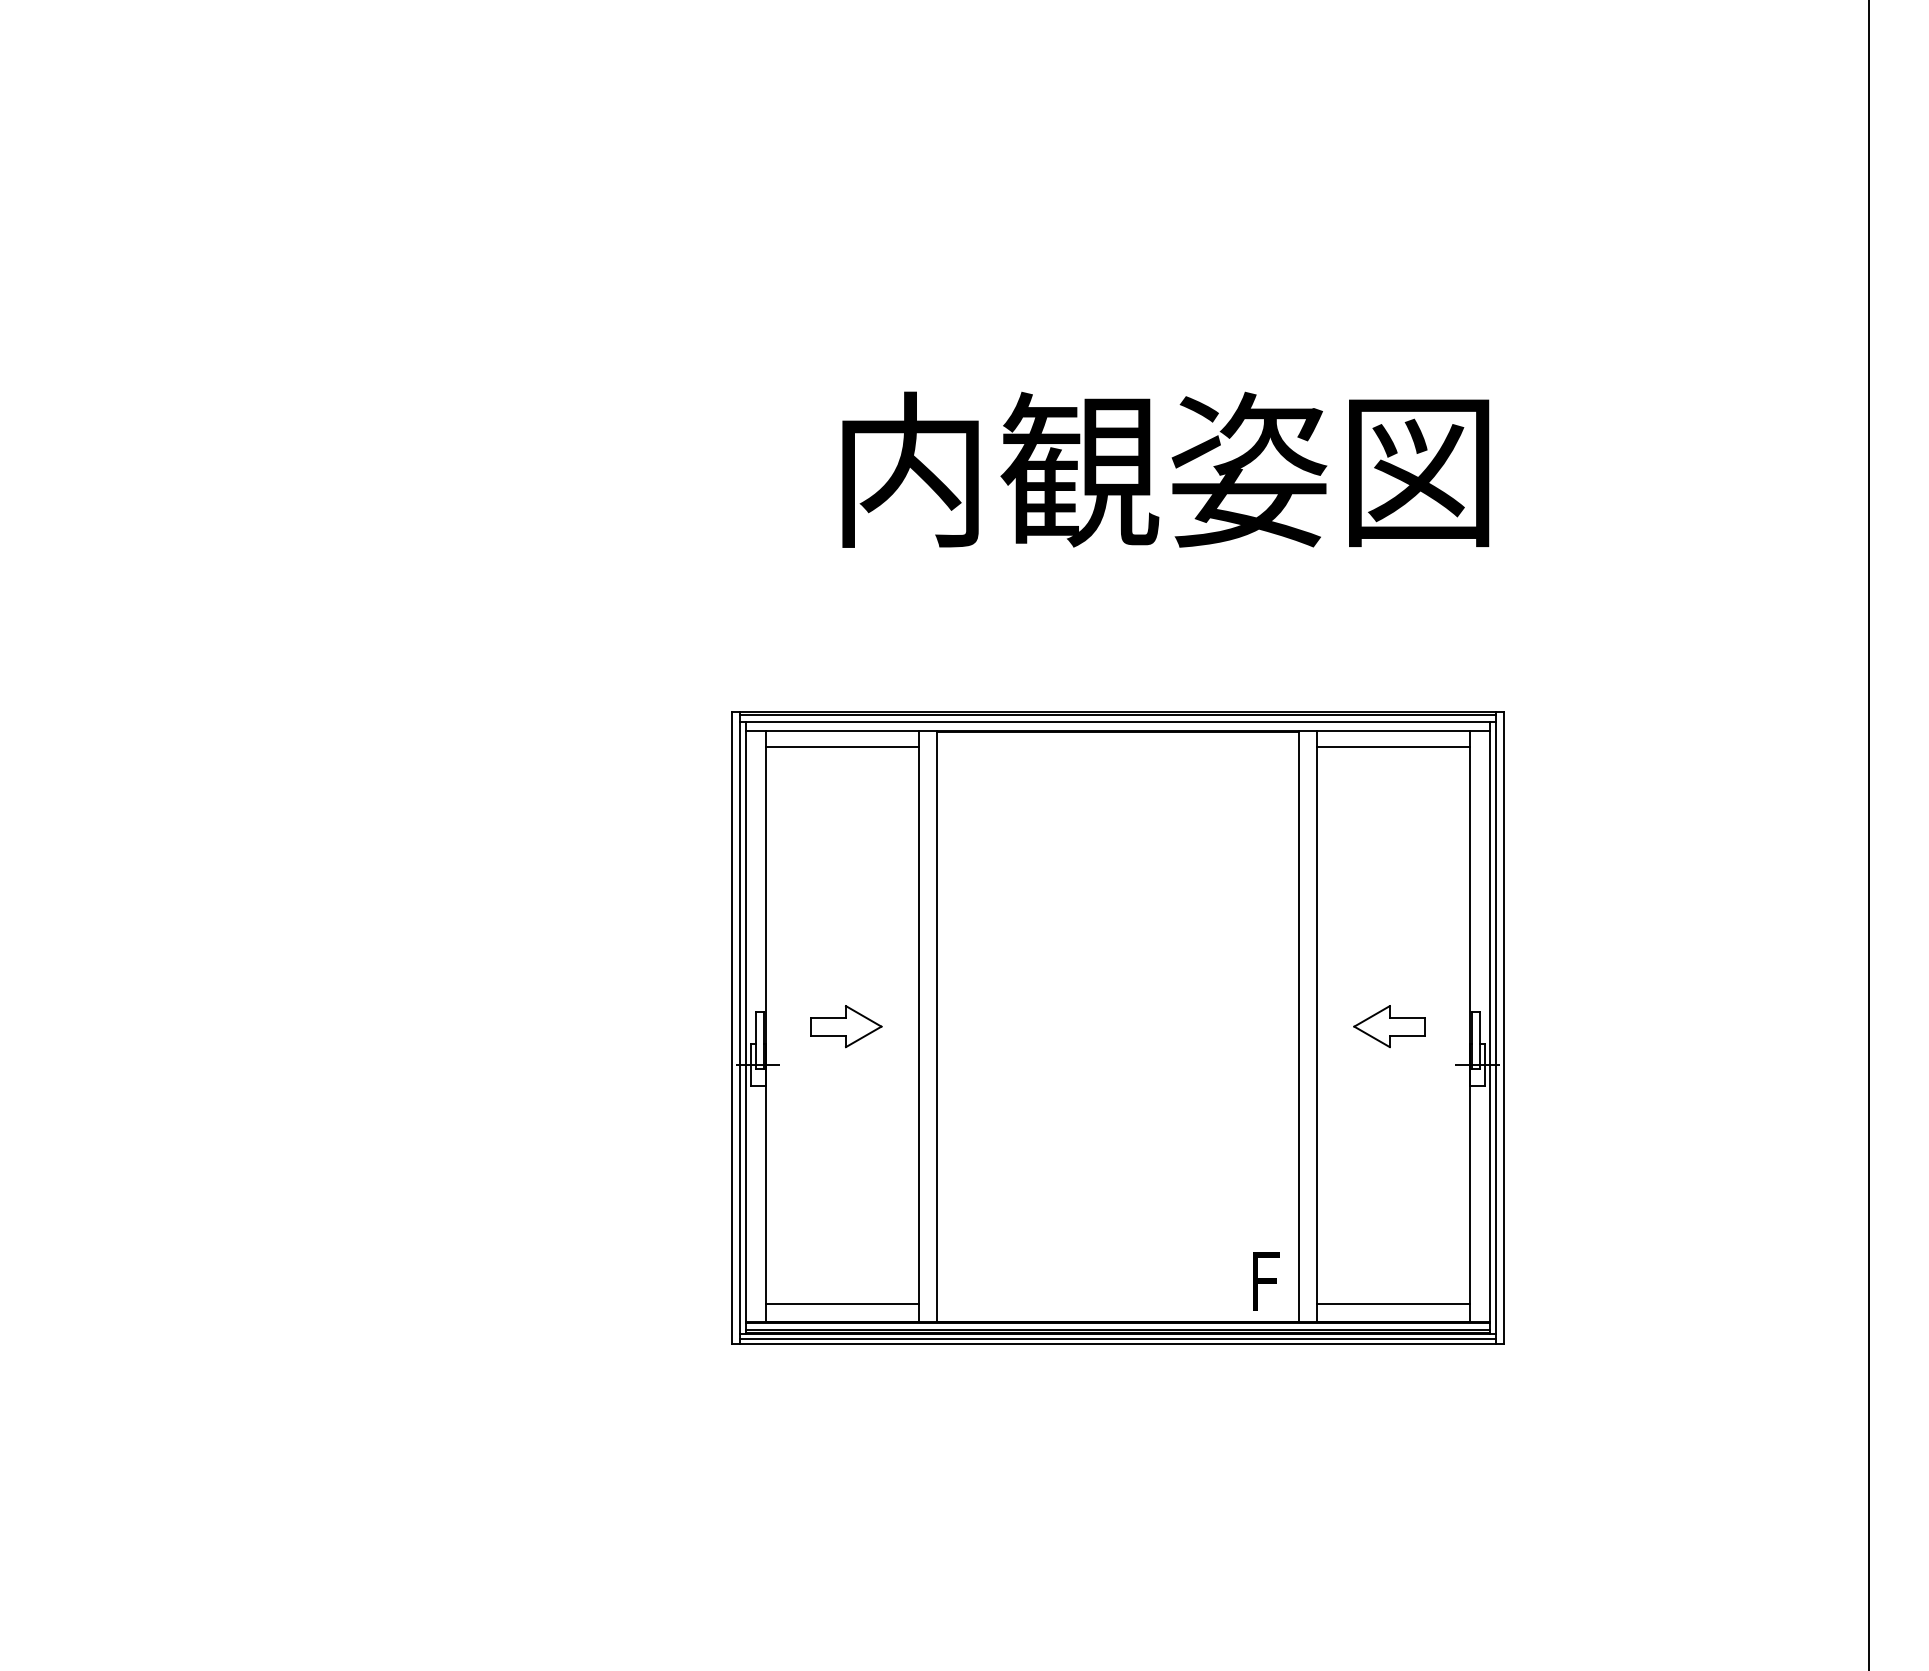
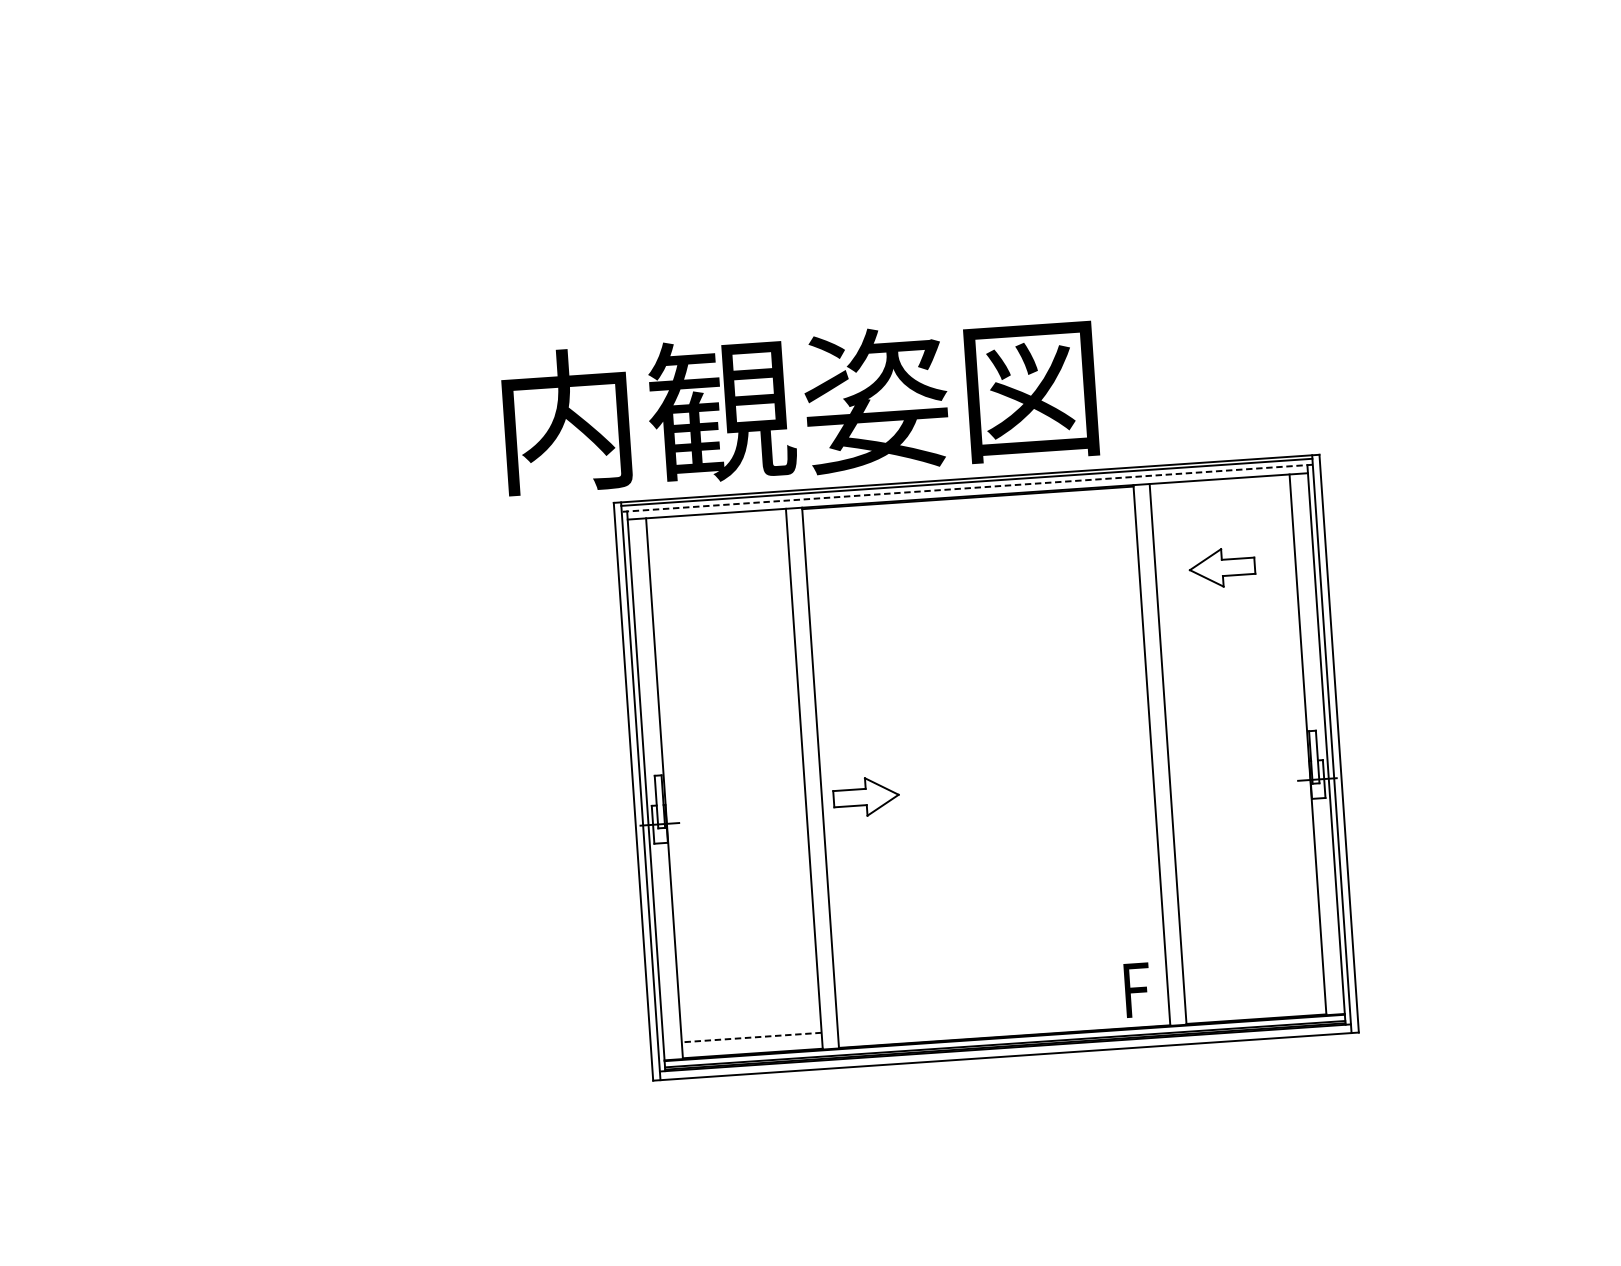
text: (1165, 469) -> (799, 404), moved
line: (1117, 721) -> (966, 487), solid -> dashed
line: (841, 747) -> (716, 528), removed
line: (1392, 747) -> (1219, 494), removed
part: (846, 1026) -> (866, 796), moved
part: (1389, 1026) -> (1222, 567), moved
line: (841, 1304) -> (750, 1037), solid -> dashed
line: (1392, 1304) -> (1254, 1003), removed
line: (1117, 1338) -> (1005, 1051), removed

